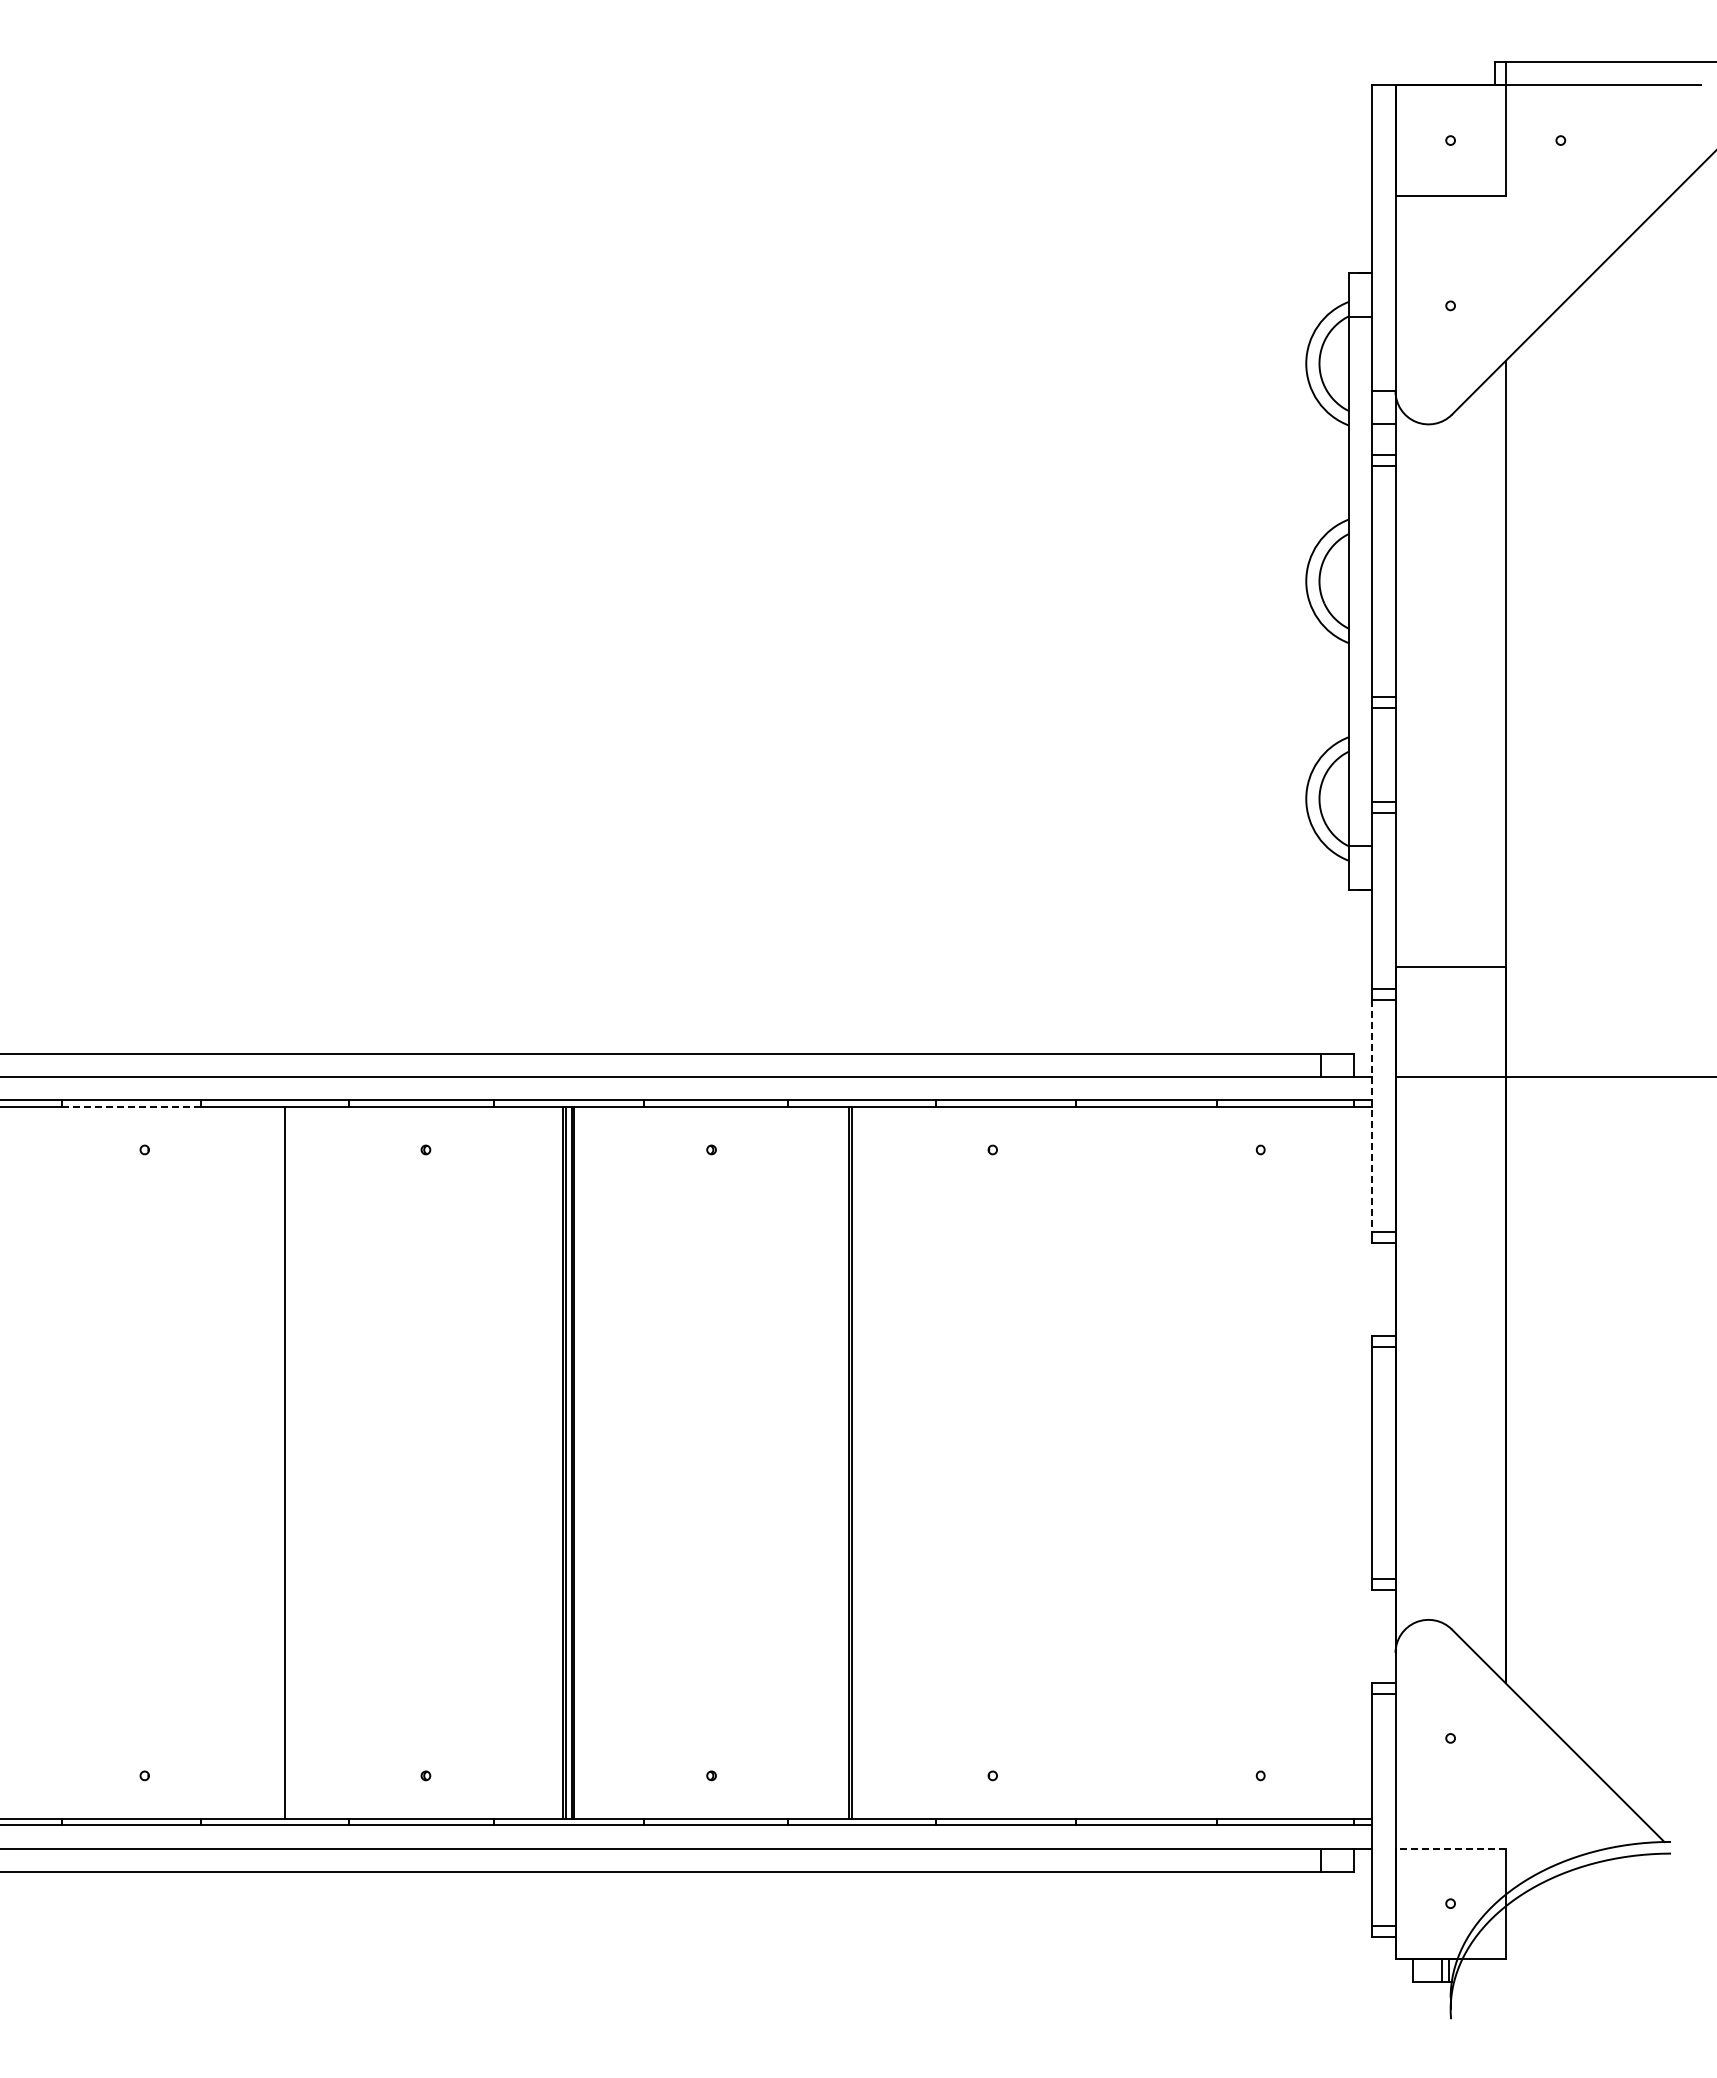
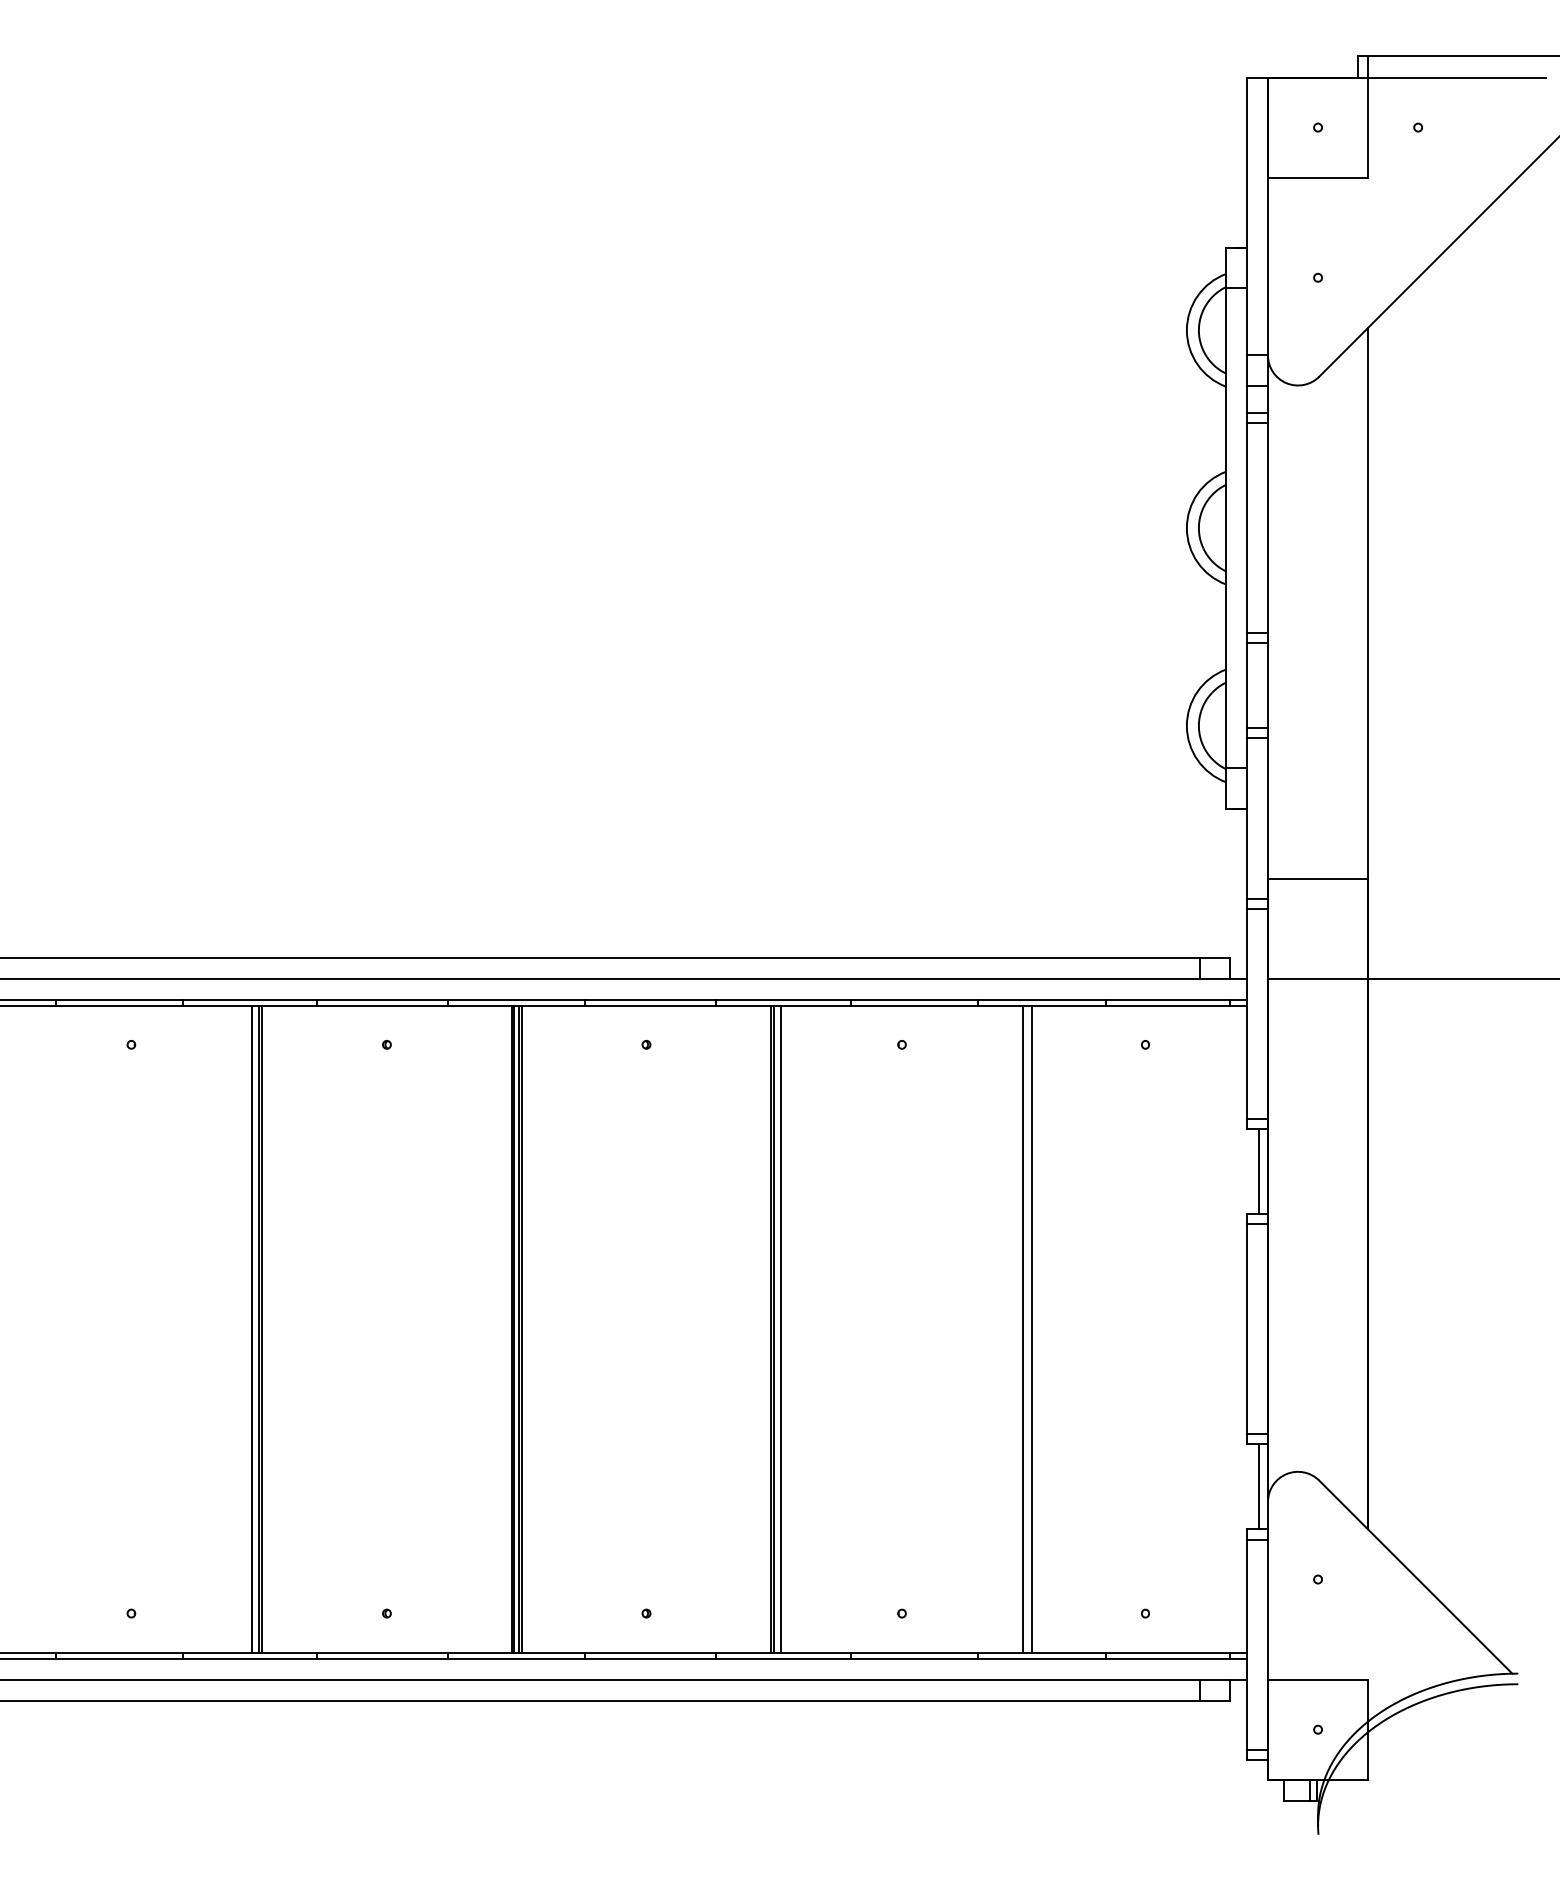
line: (131, 1106) -> (119, 1005), dashed -> solid
line: (1372, 1115) -> (1247, 1013), dashed -> solid
line: (1385, 1289) -> (1258, 1171), added
line: (277, 1462) -> (252, 1328), added
line: (288, 1462) -> (262, 1328), added
line: (859, 1462) -> (780, 1328), added
line: (1125, 1462) -> (1022, 1328), added
line: (1136, 1462) -> (1032, 1328), added
line: (1385, 1636) -> (1258, 1486), added
line: (1450, 1848) -> (1317, 1679), dashed -> solid

